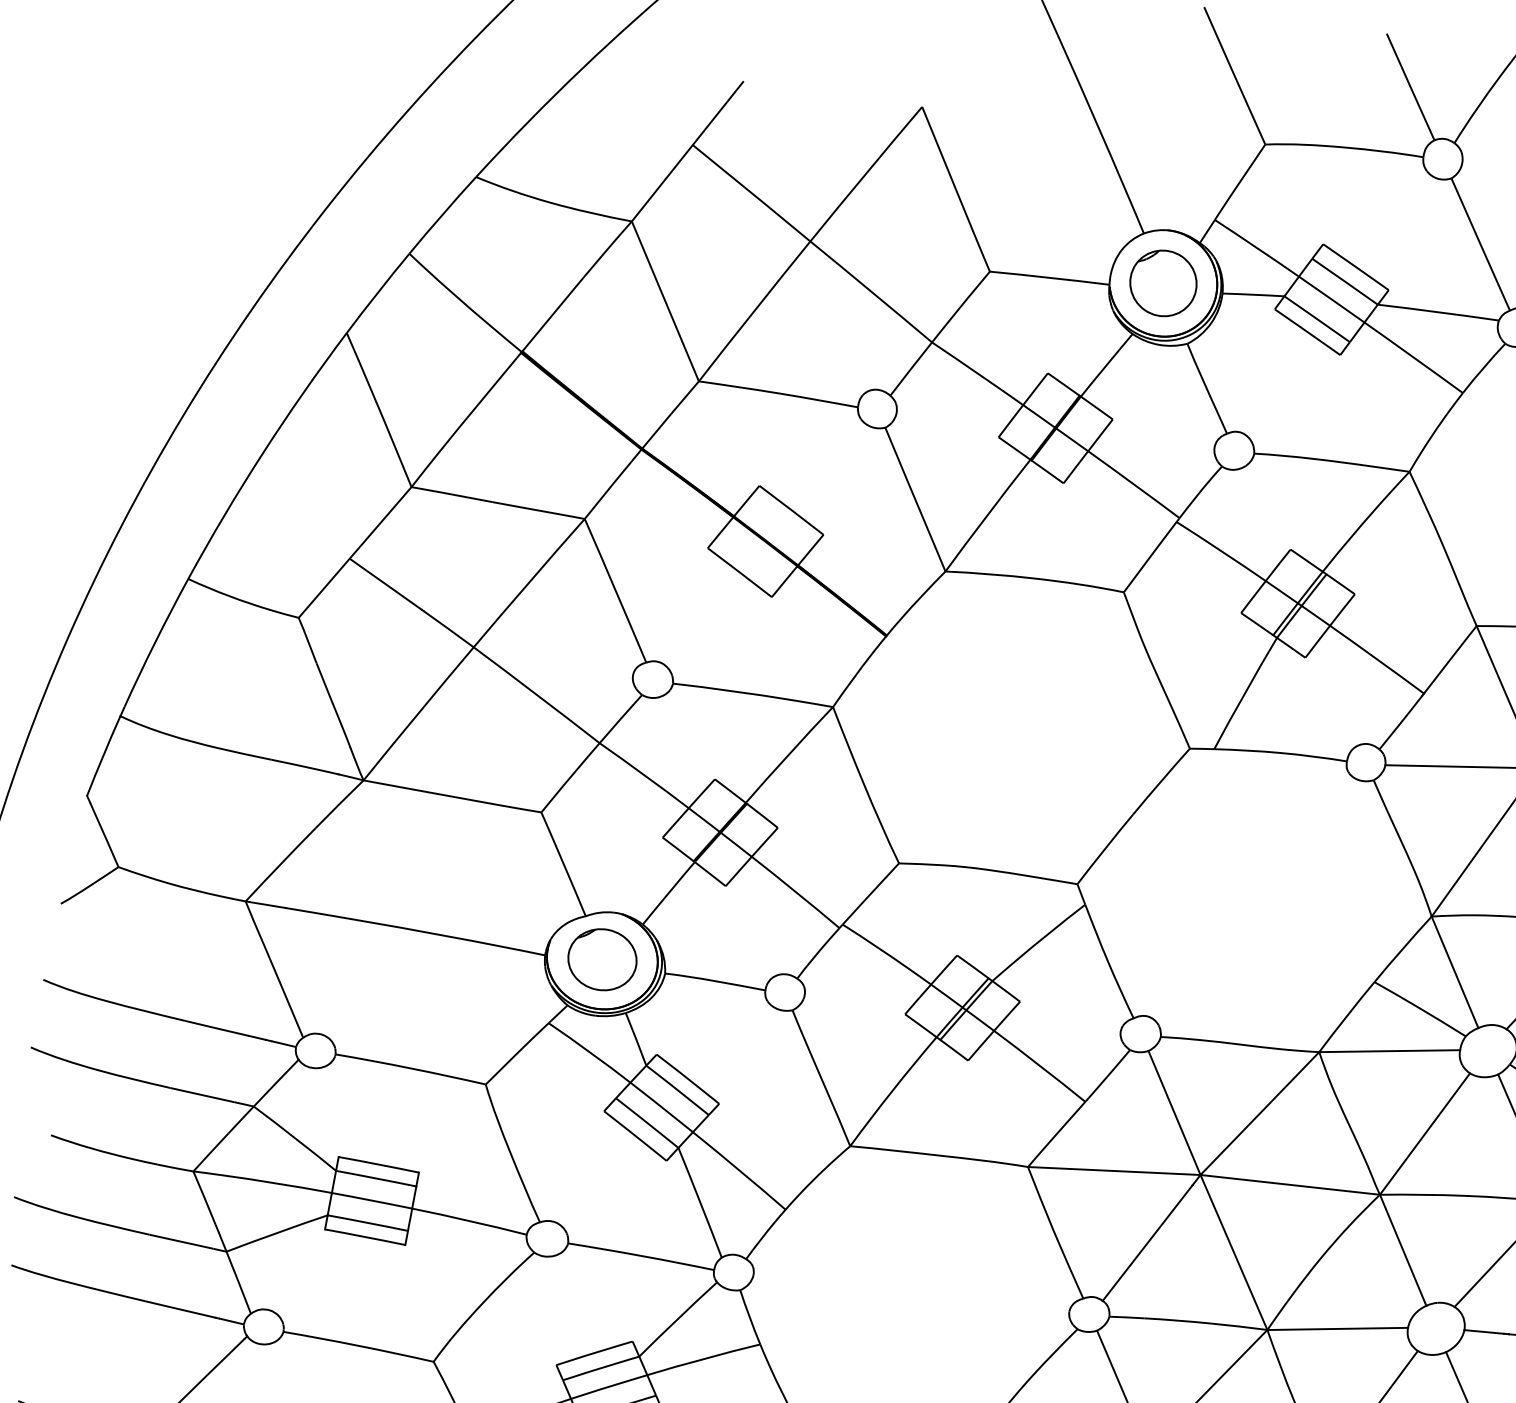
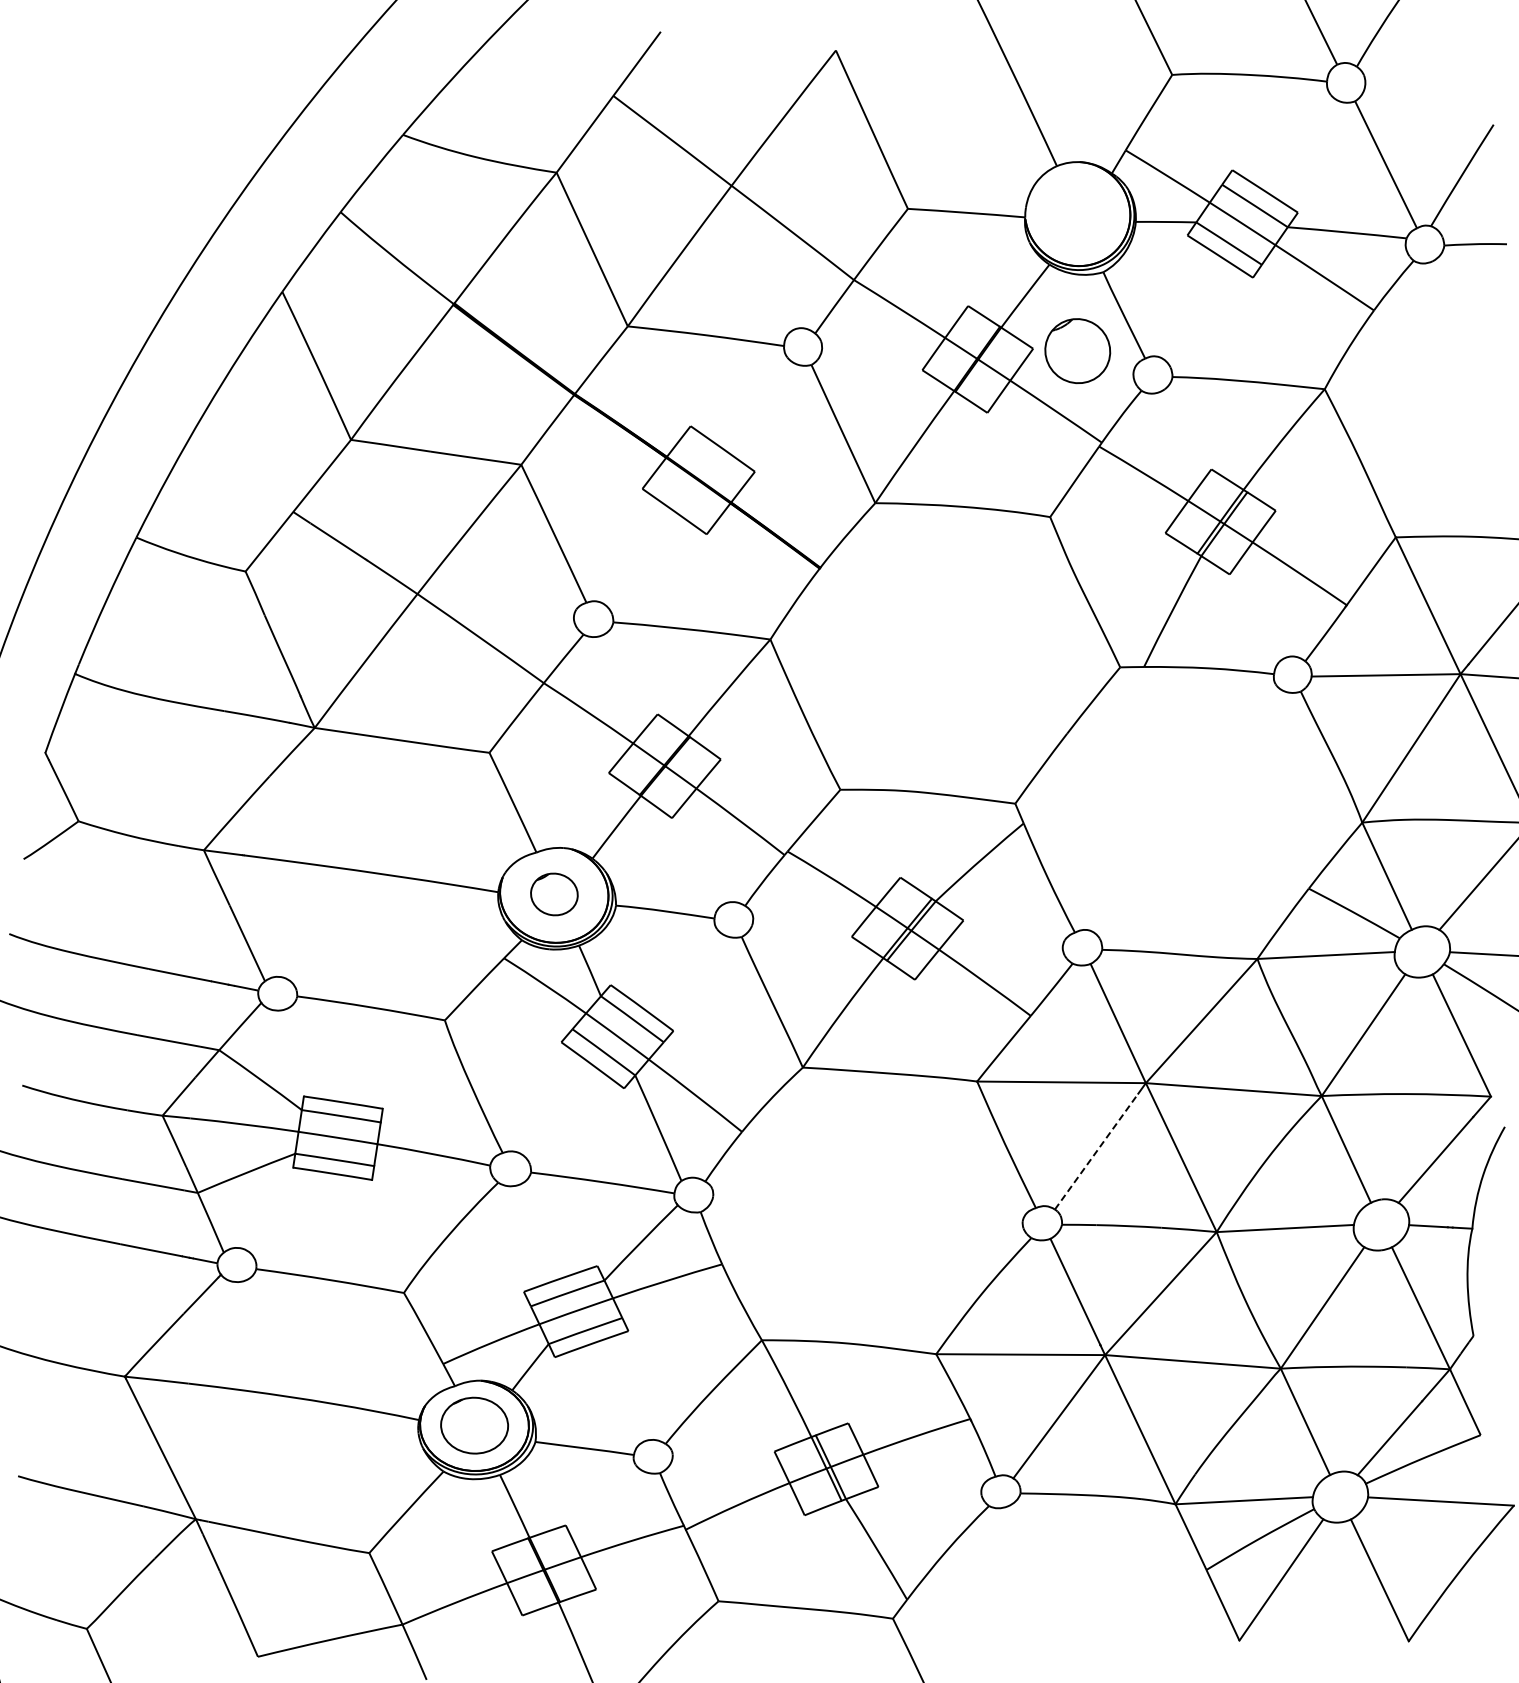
part: (1163, 283) -> (1077, 351), moved
part: (602, 959) -> (554, 894), size x0.7
line: (1147, 1243) -> (1096, 1151), solid -> dashed

